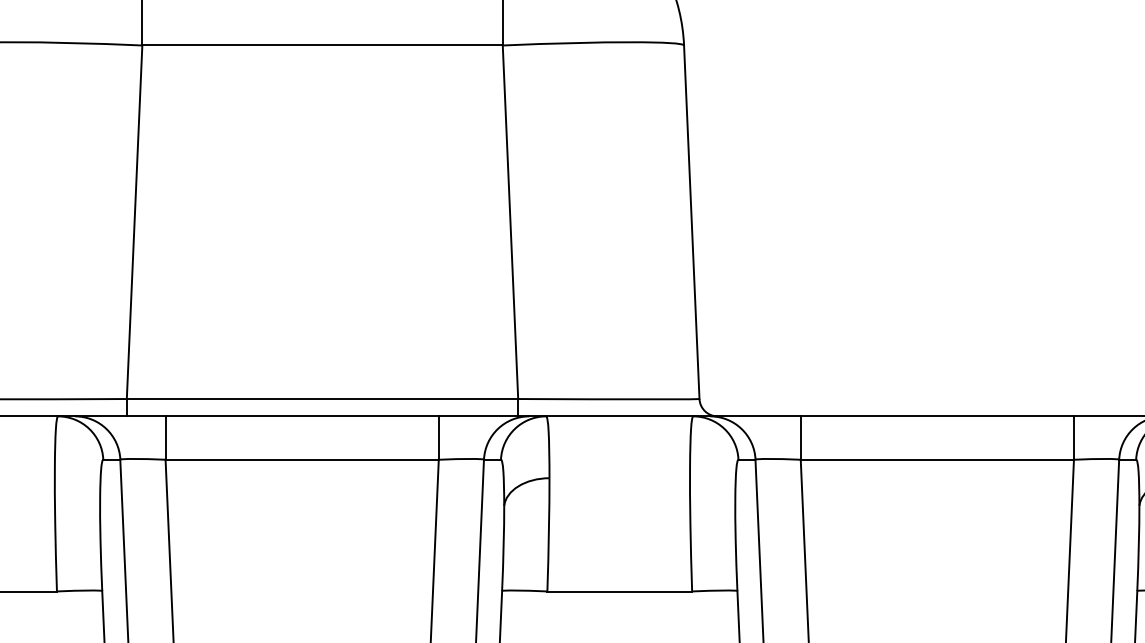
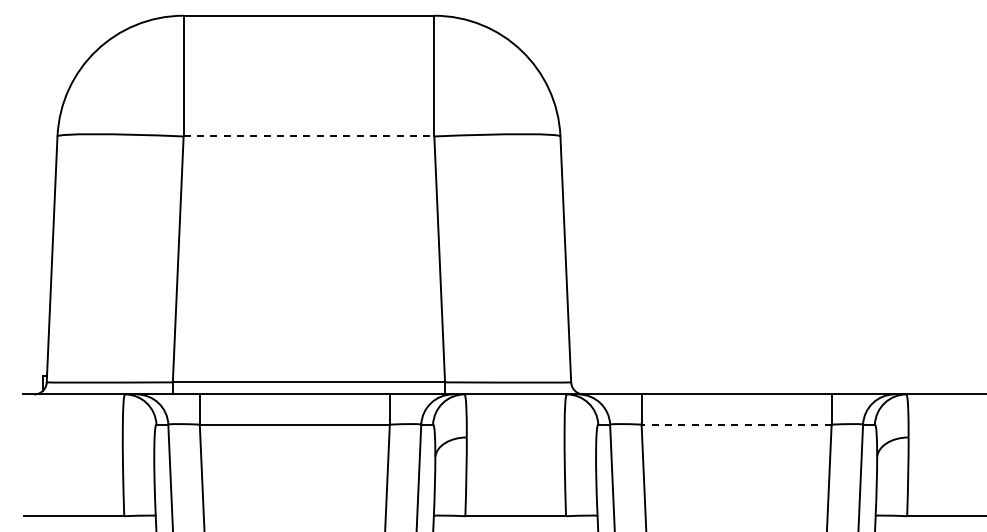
line: (323, 45) -> (309, 136), solid -> dashed
line: (937, 459) -> (736, 424), solid -> dashed

